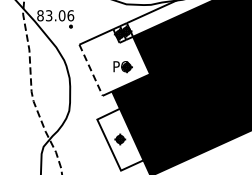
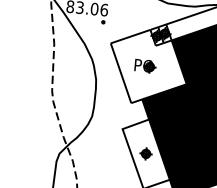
part: (122, 67) -> (144, 66), moved
line: (91, 70) -> (121, 73), dashed -> solid

